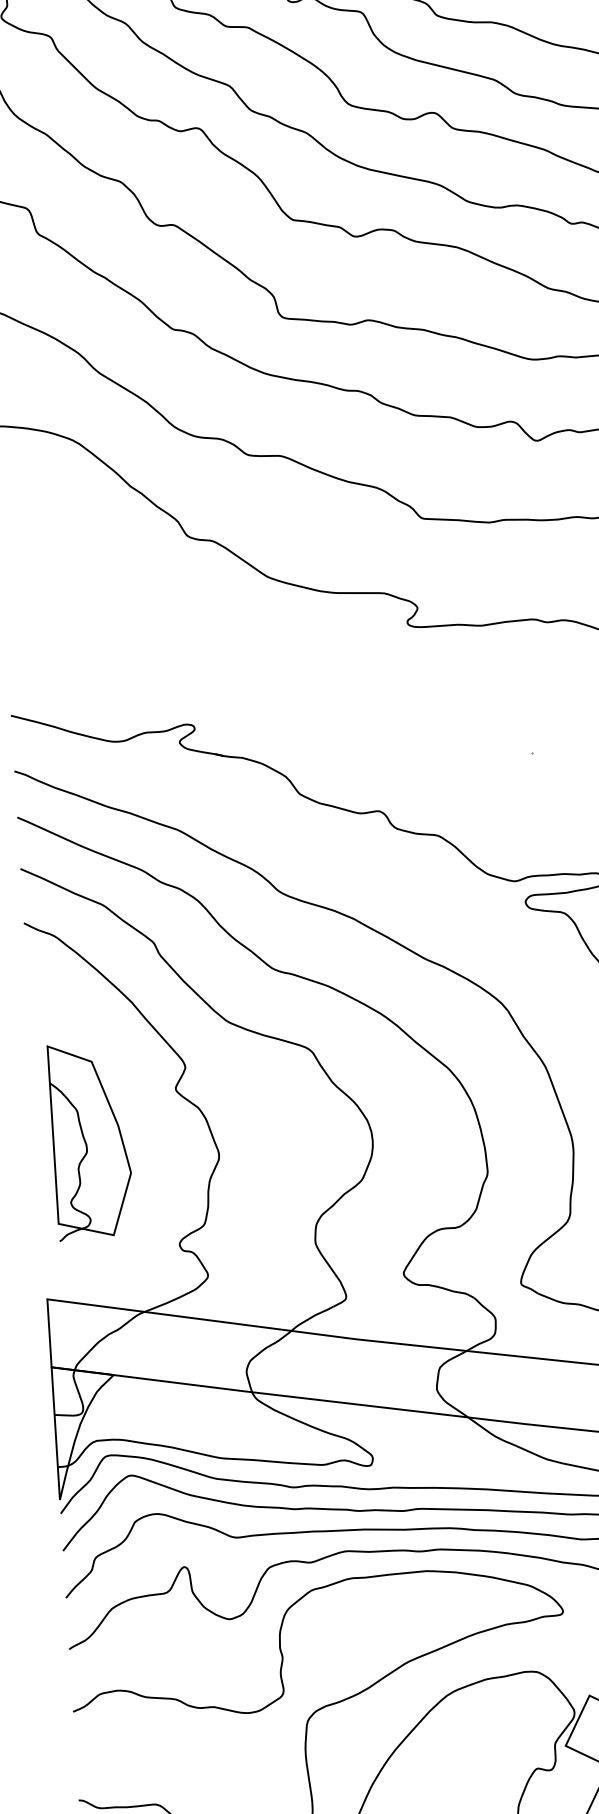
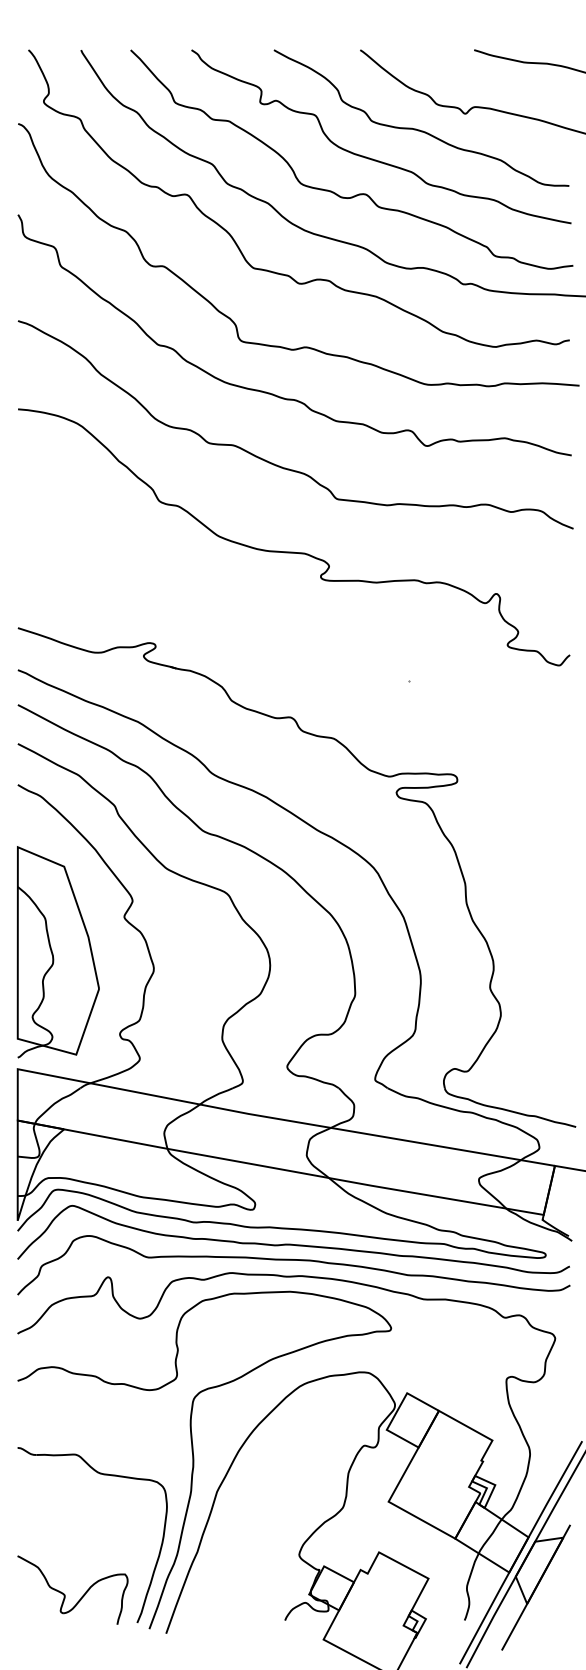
part: (90, 1141) -> (57, 952), size x1.43

